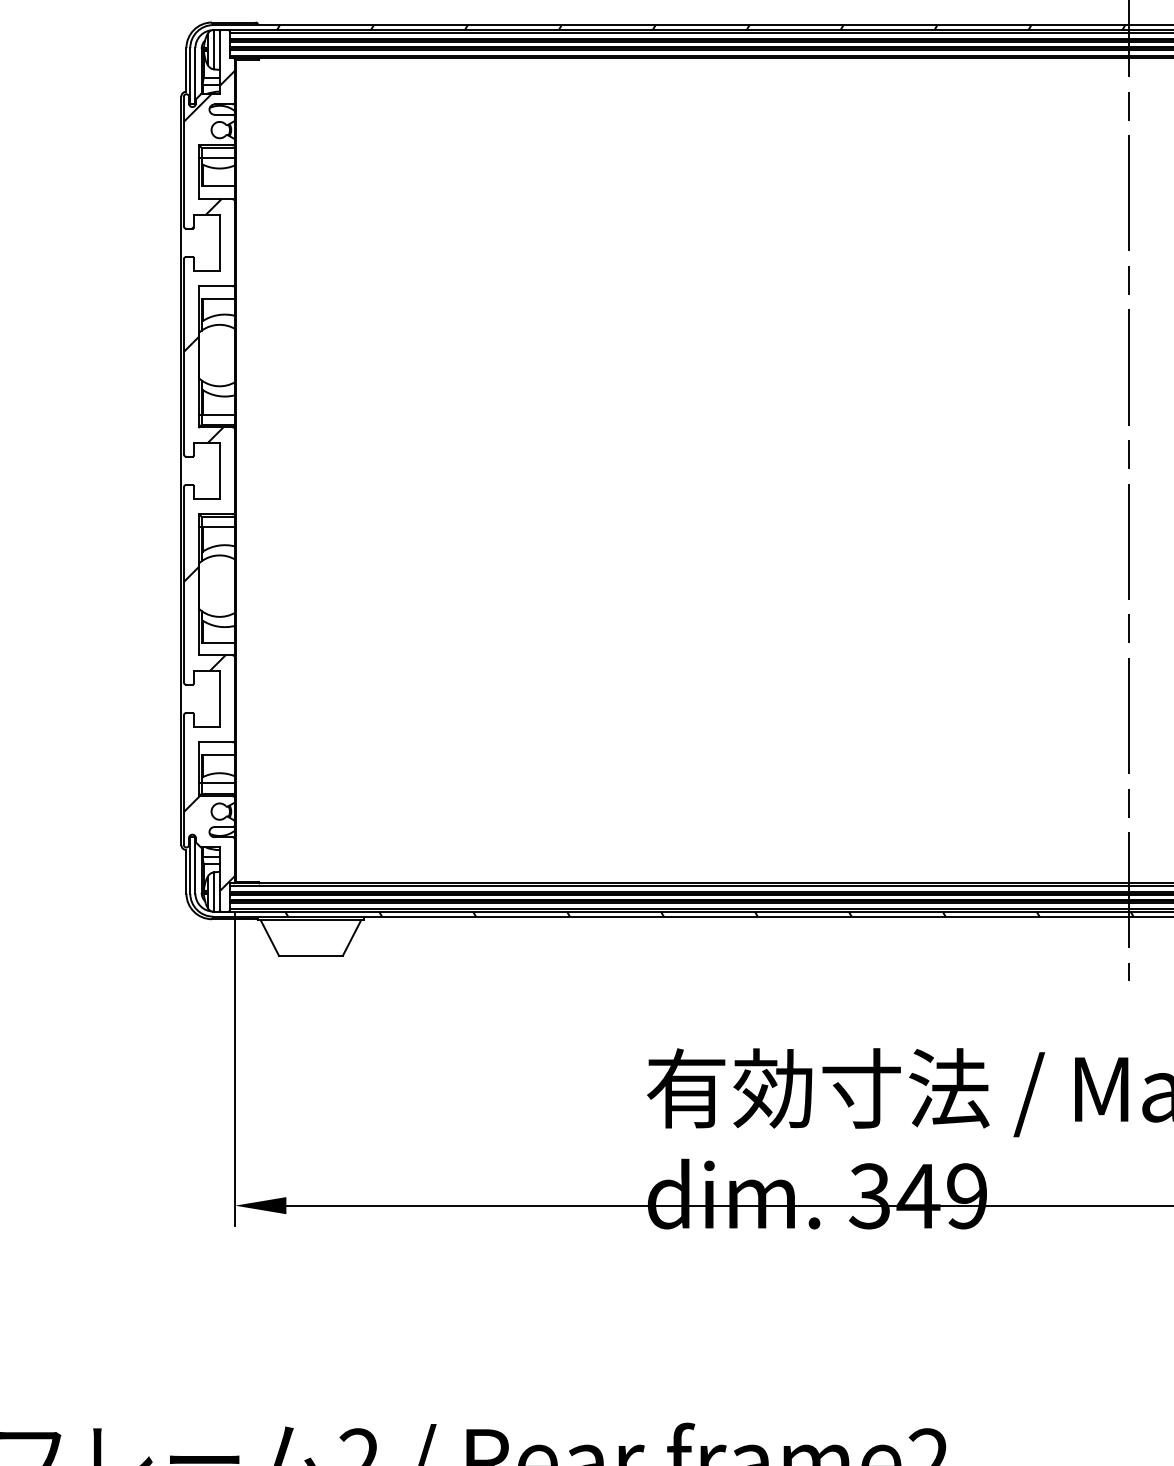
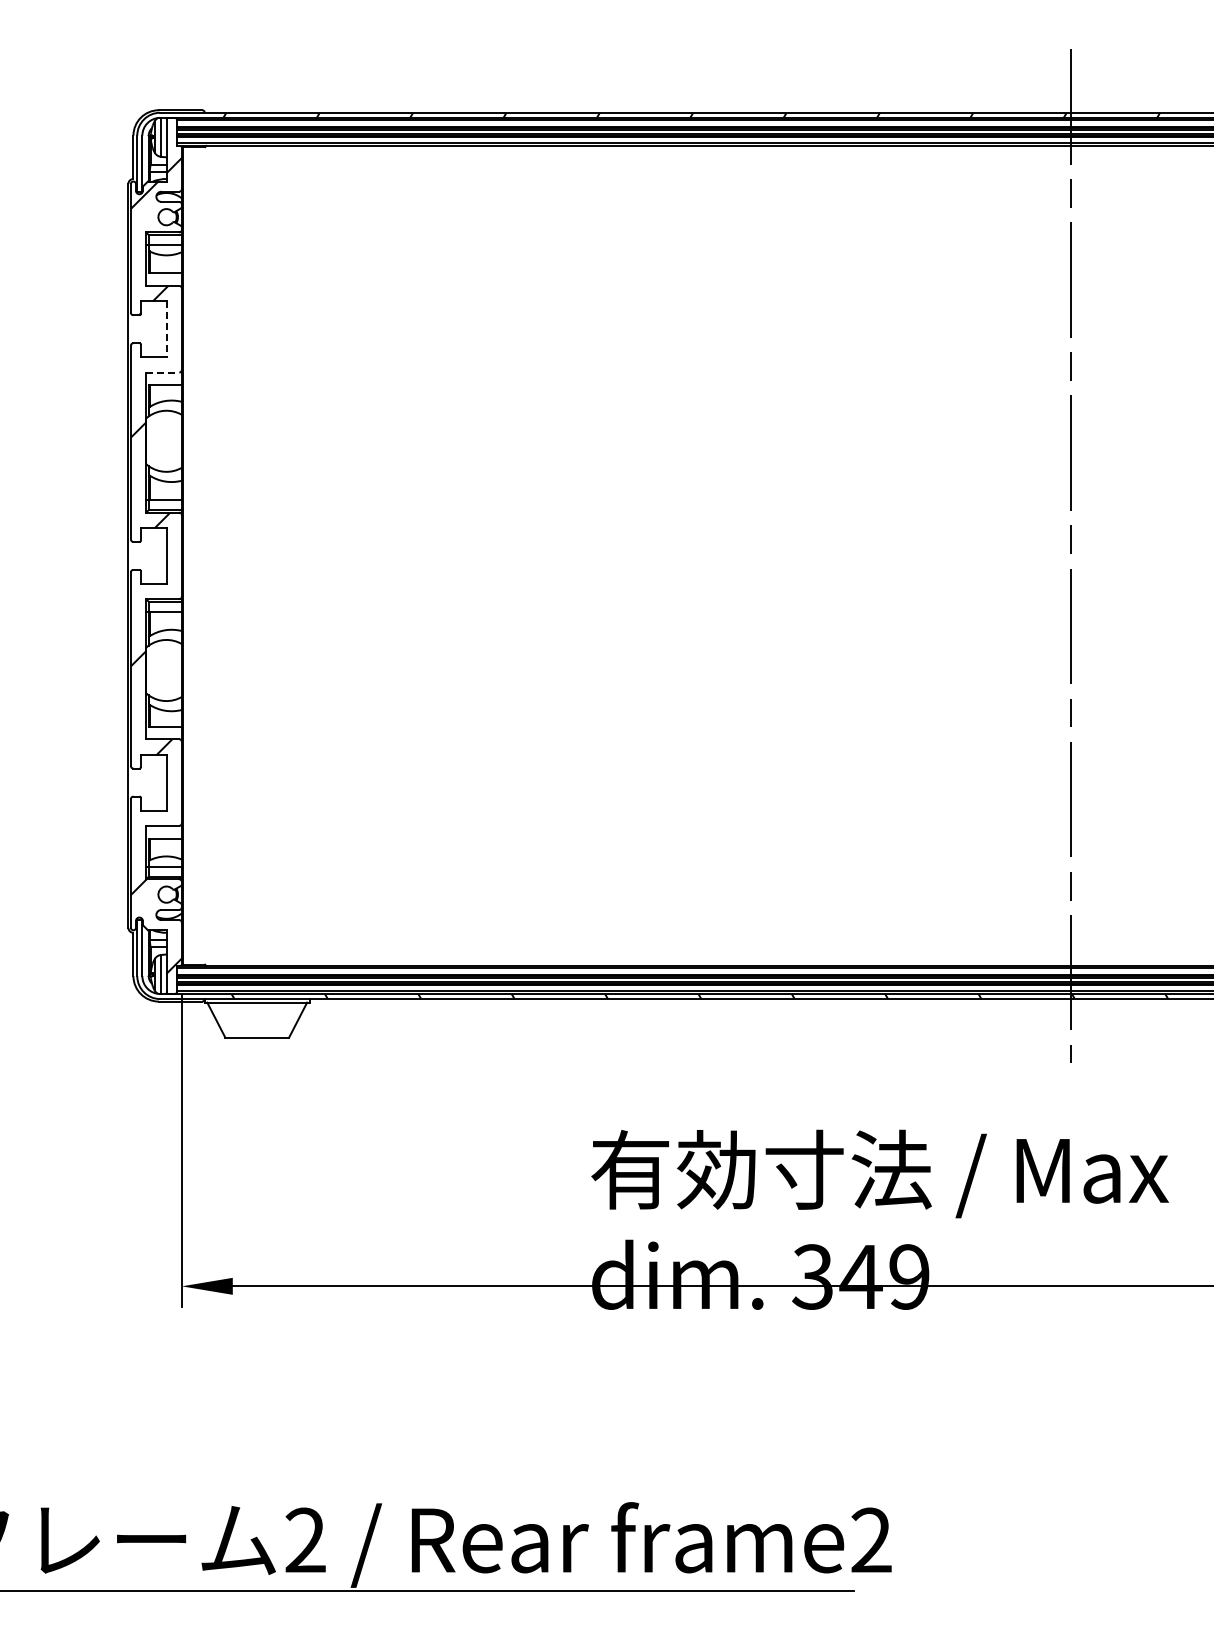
line: (219, 243) -> (166, 329), solid -> dashed
line: (215, 286) -> (162, 372), solid -> dashed

